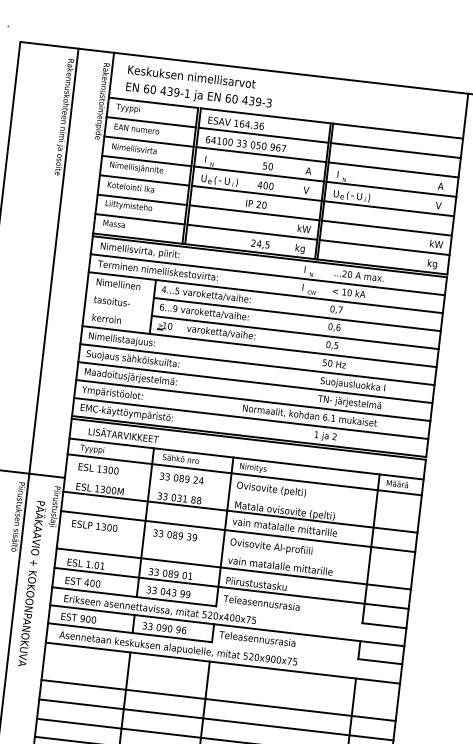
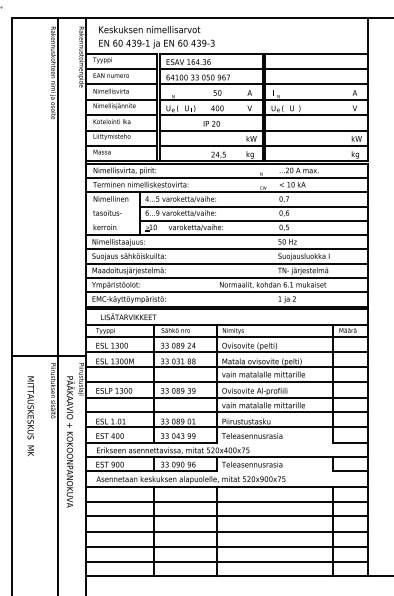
line: (242, 494) -> (227, 352), added
line: (236, 550) -> (227, 397), added
line: (220, 682) -> (227, 502), added

